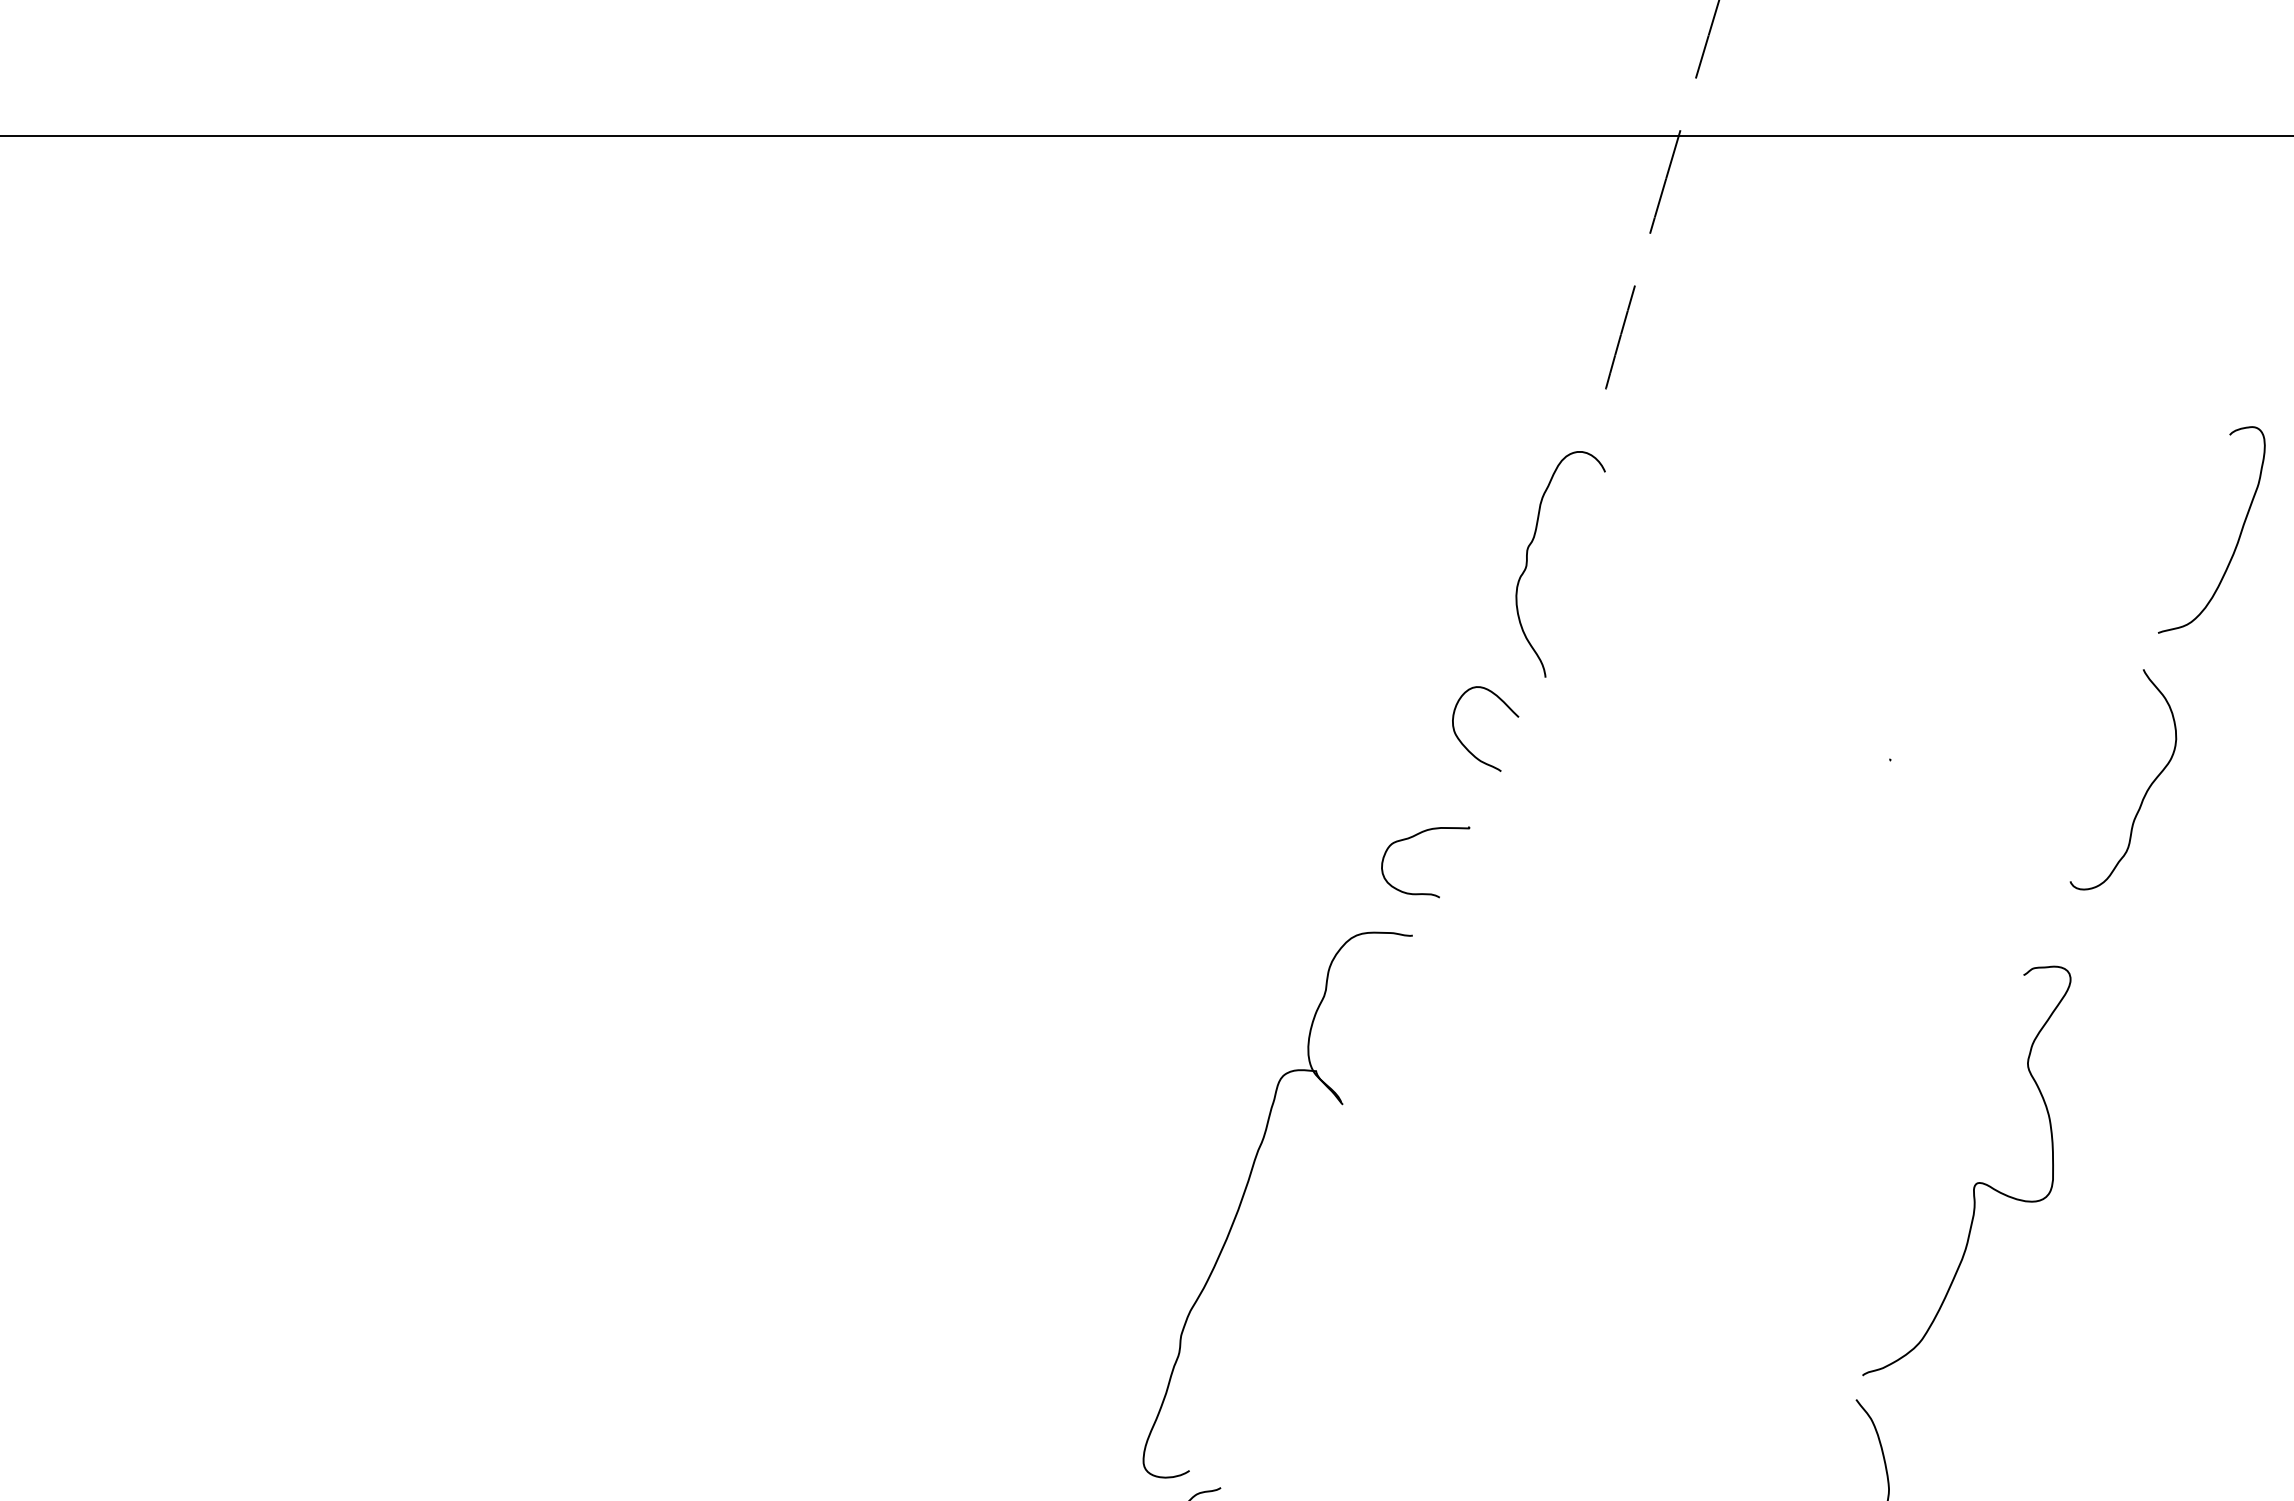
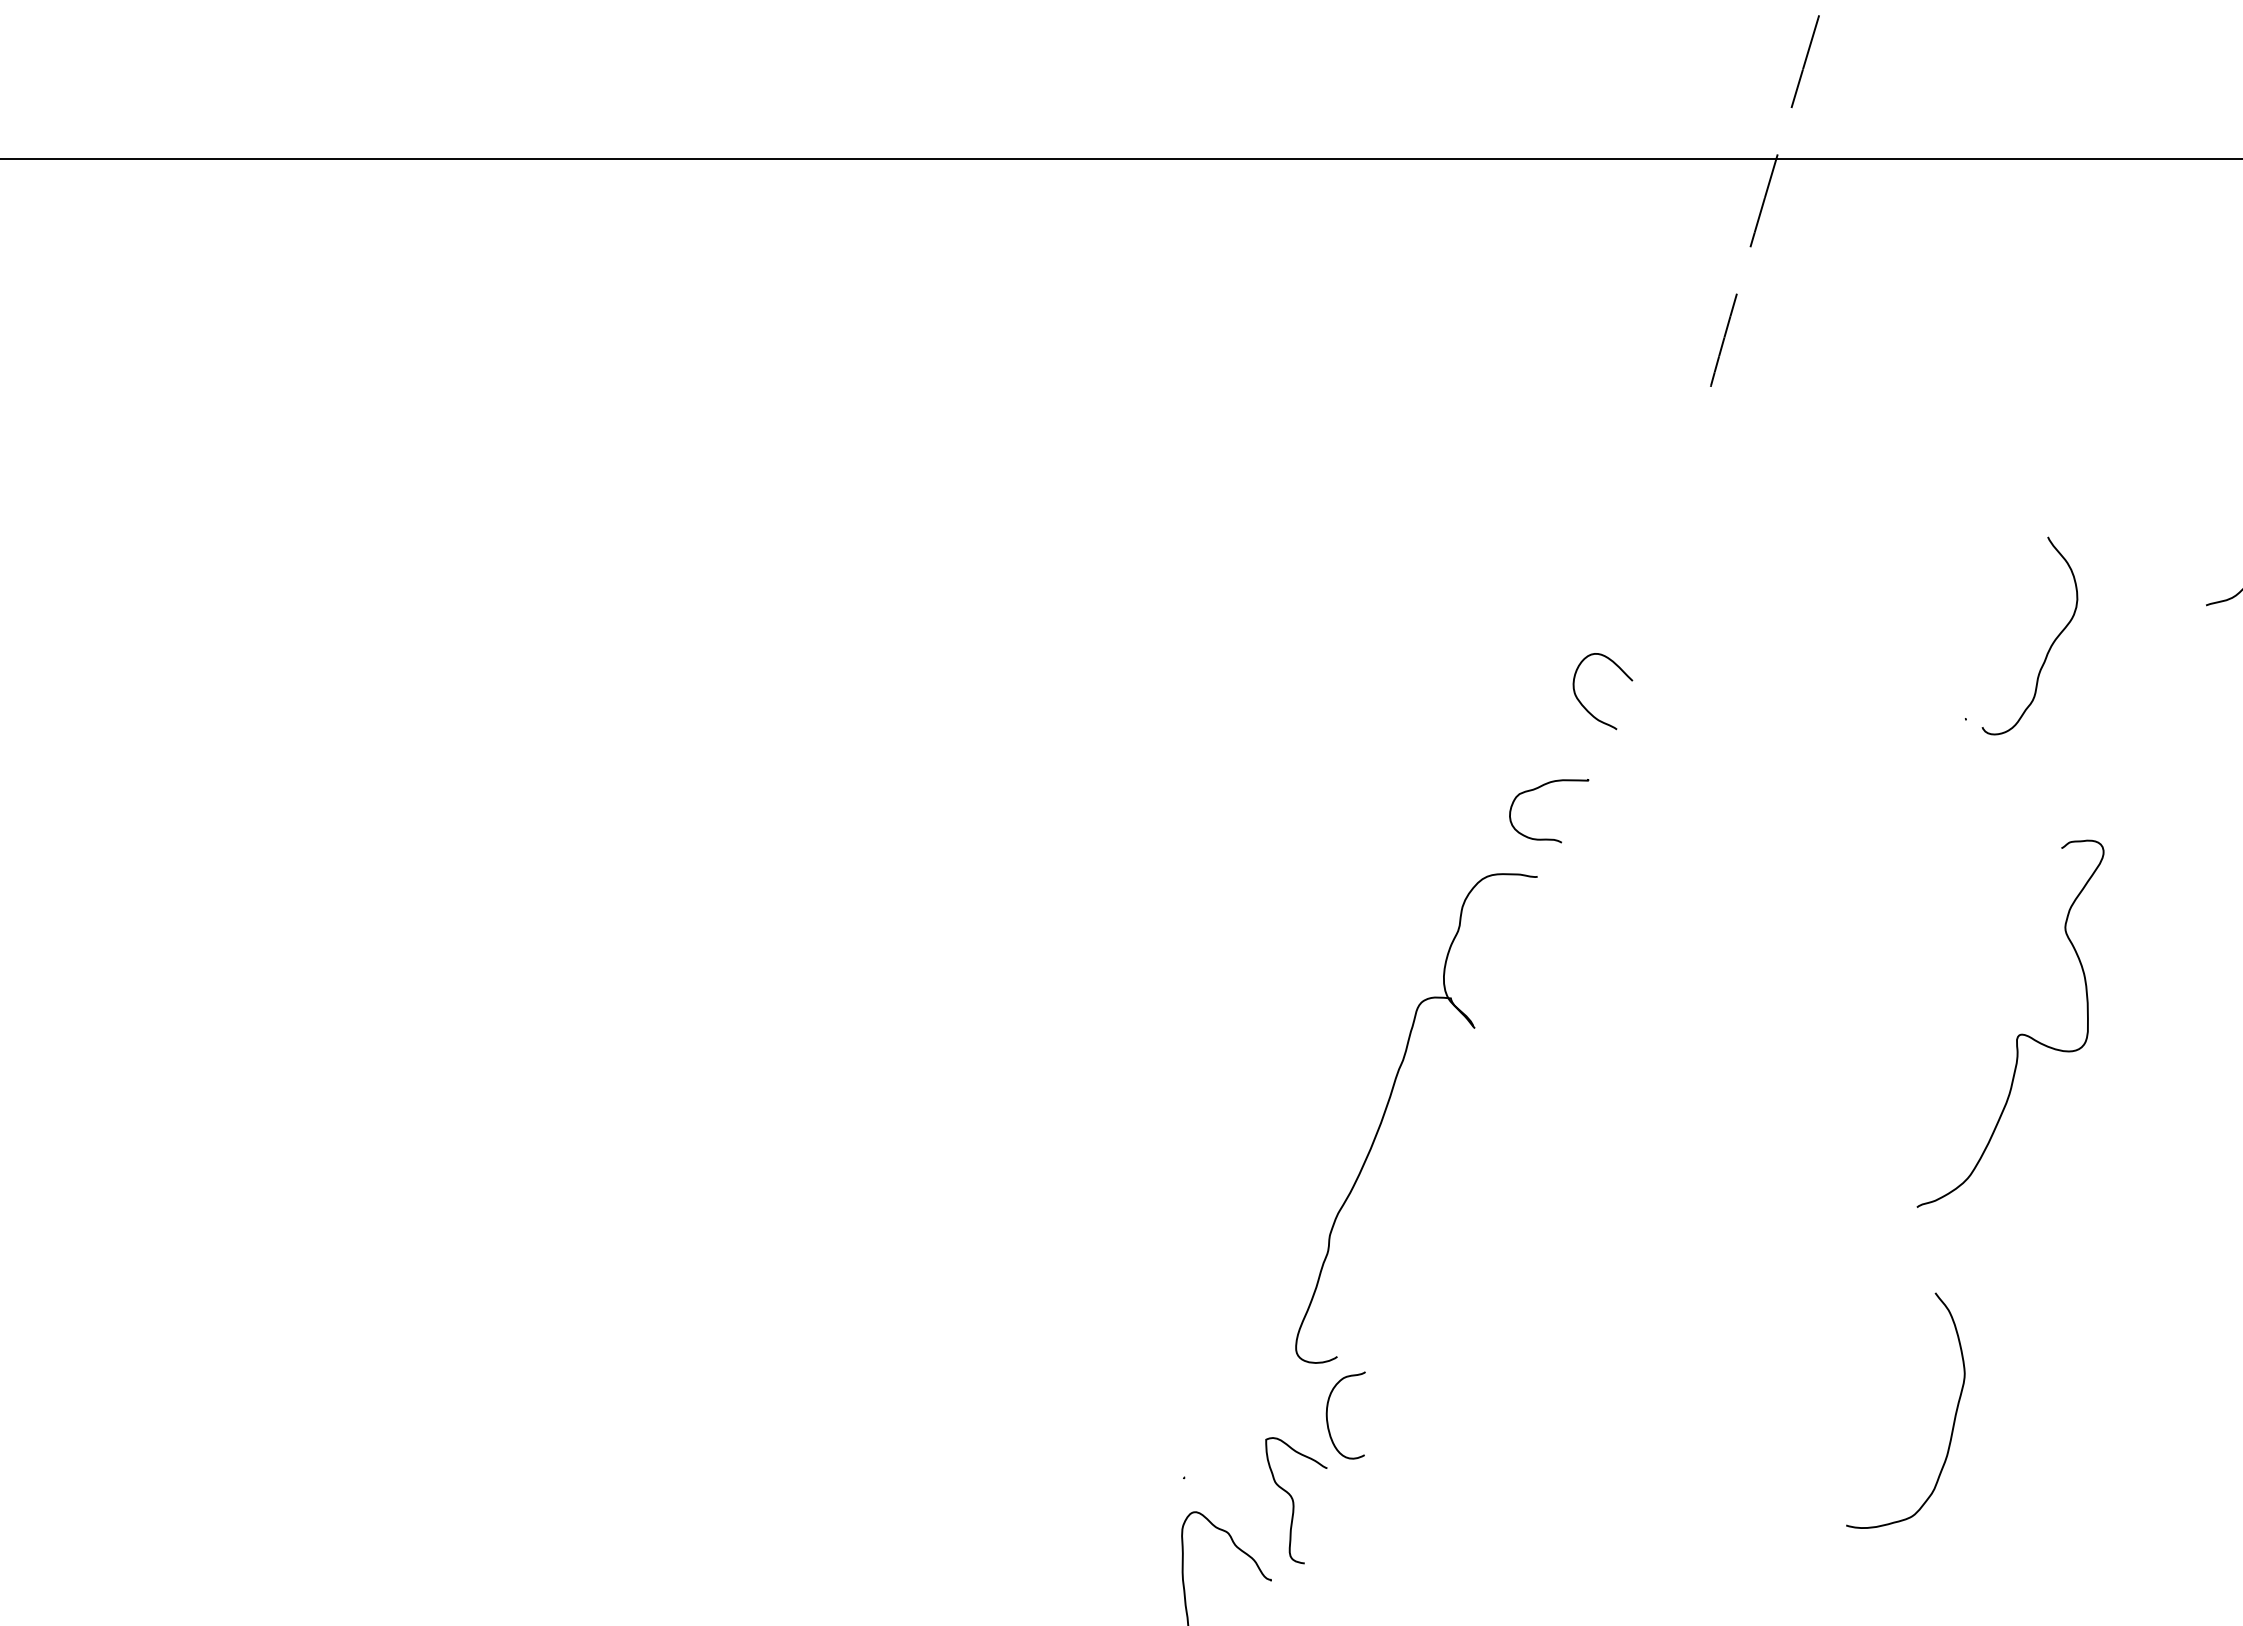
curve: (1527, 564) -> (1640, 543), removed
curve: (2146, 790) -> (2050, 645), moved
curve: (1975, 1182) -> (2018, 1034), moved

